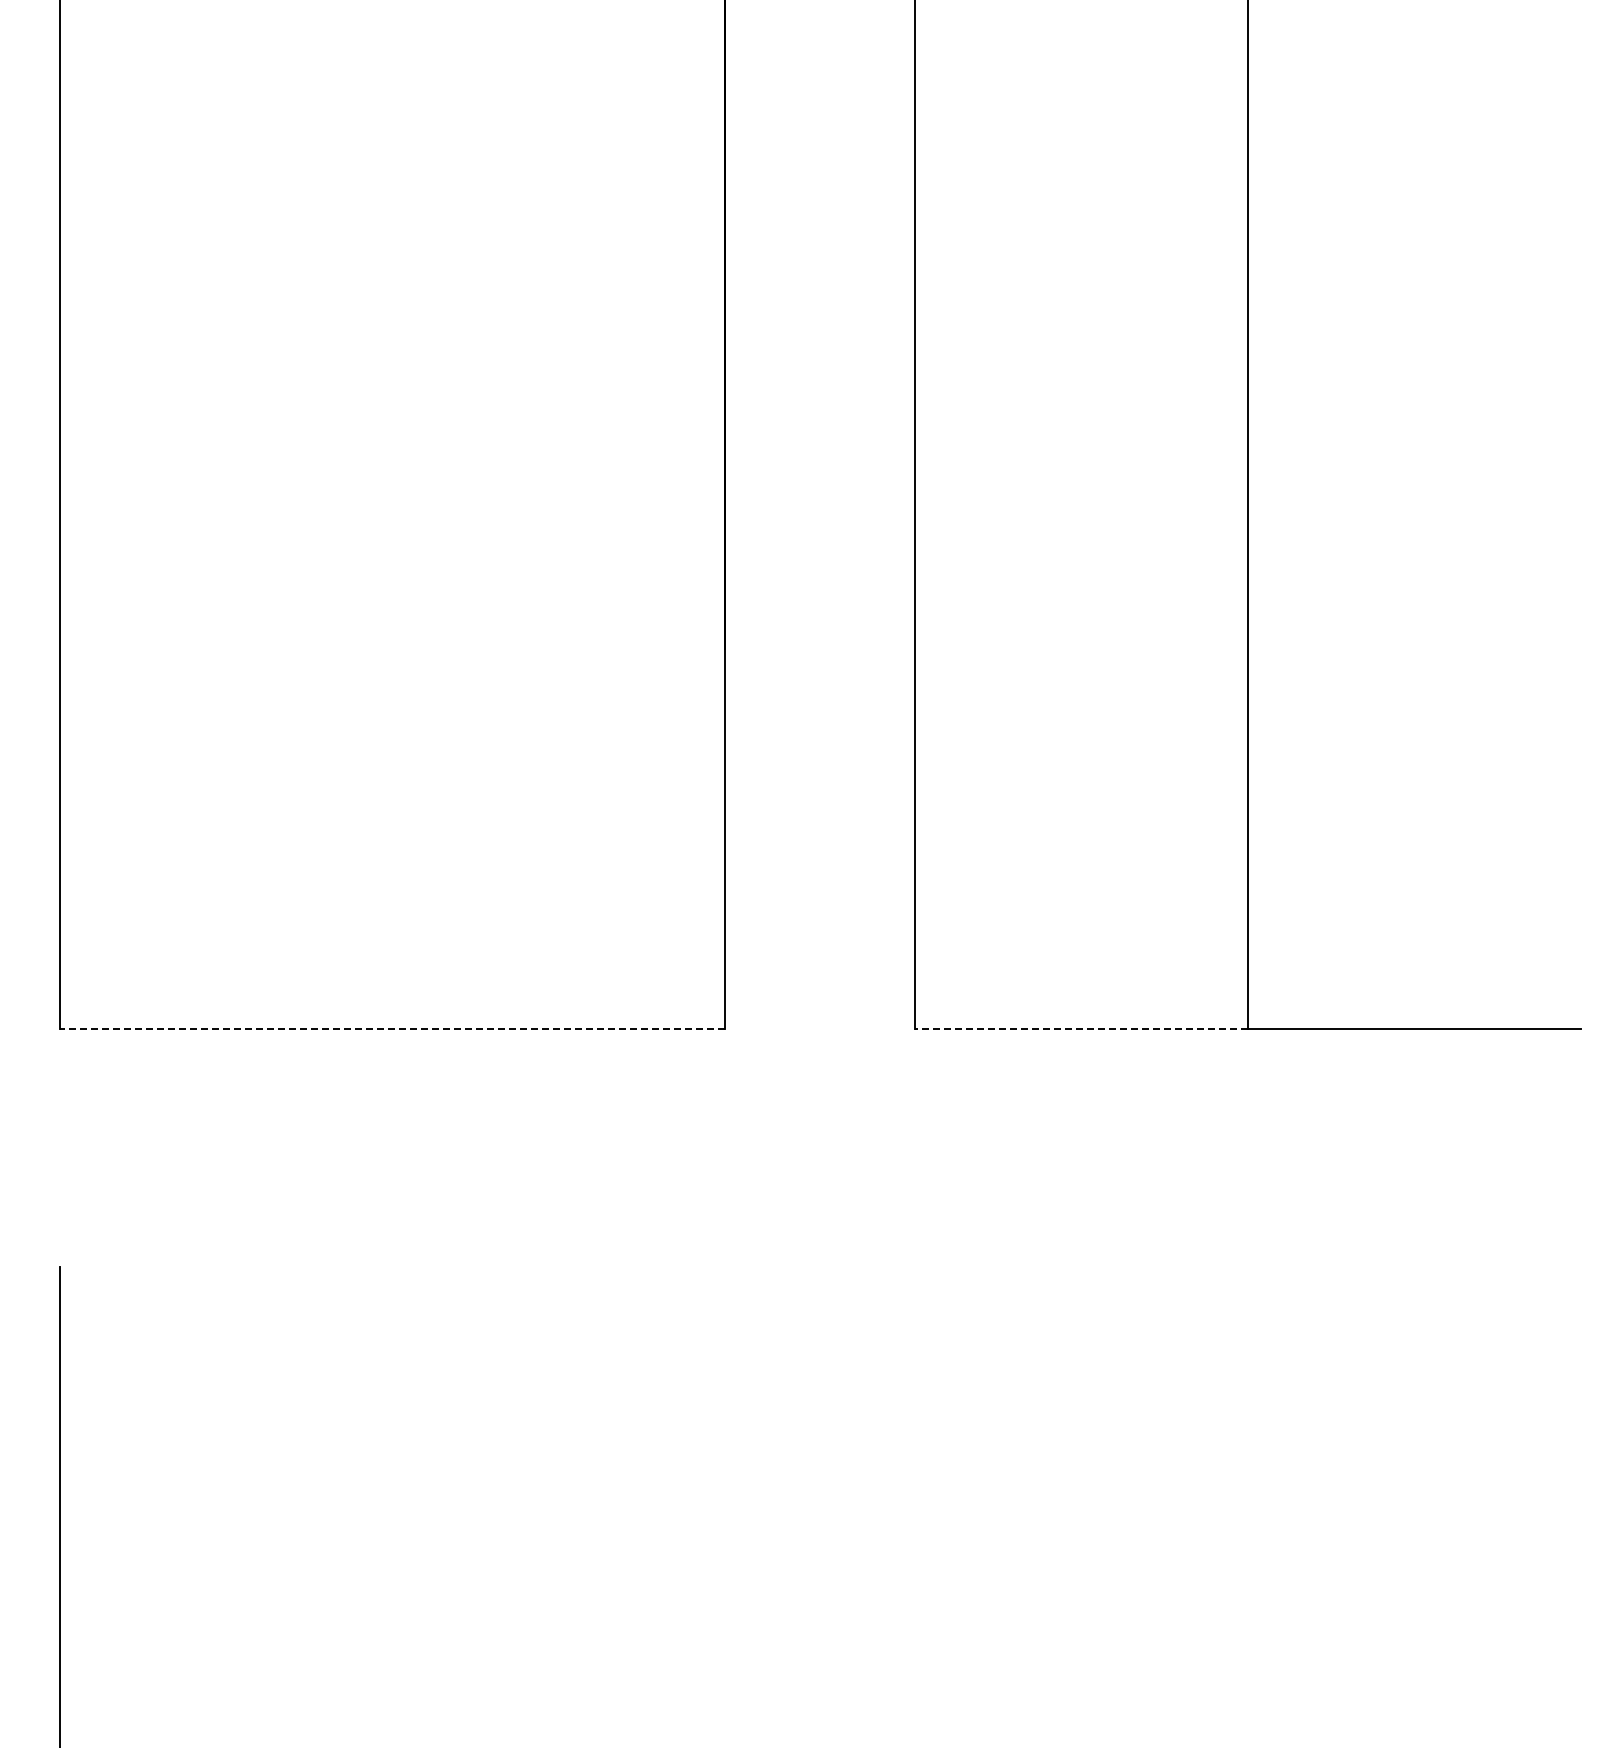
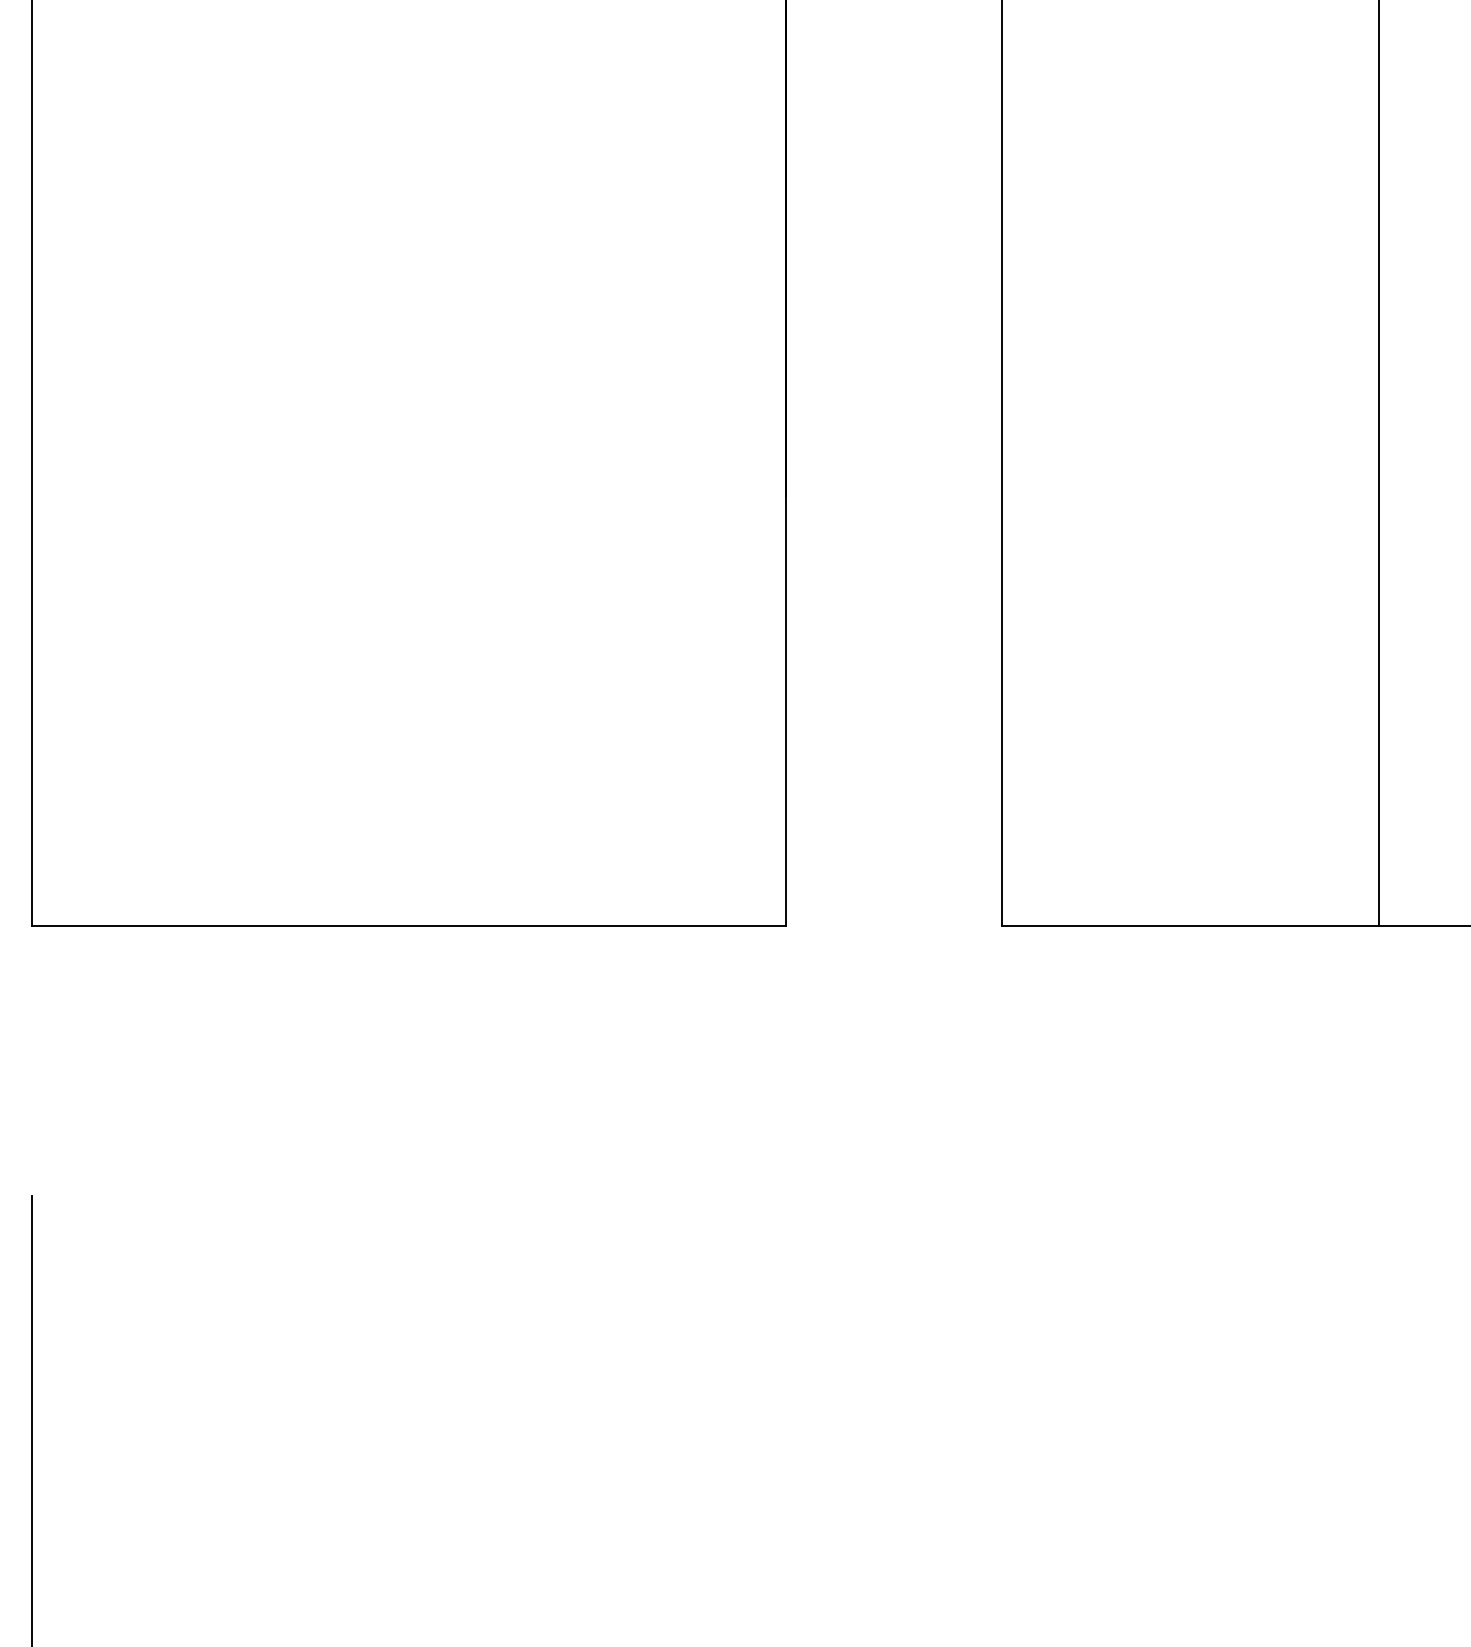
line: (392, 1029) -> (409, 926), dashed -> solid
line: (1081, 1029) -> (1190, 926), dashed -> solid

